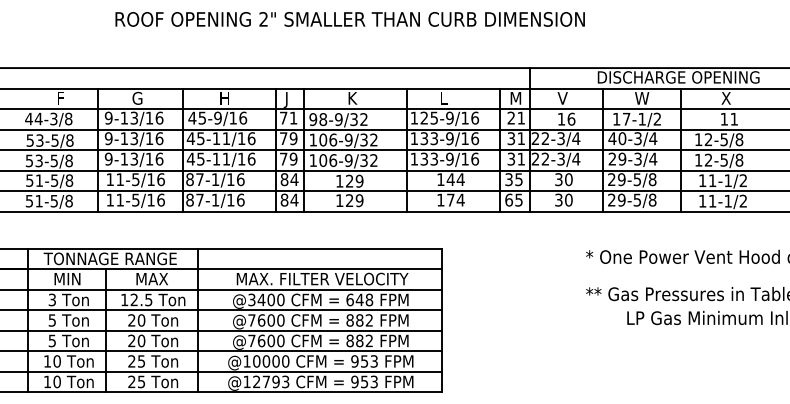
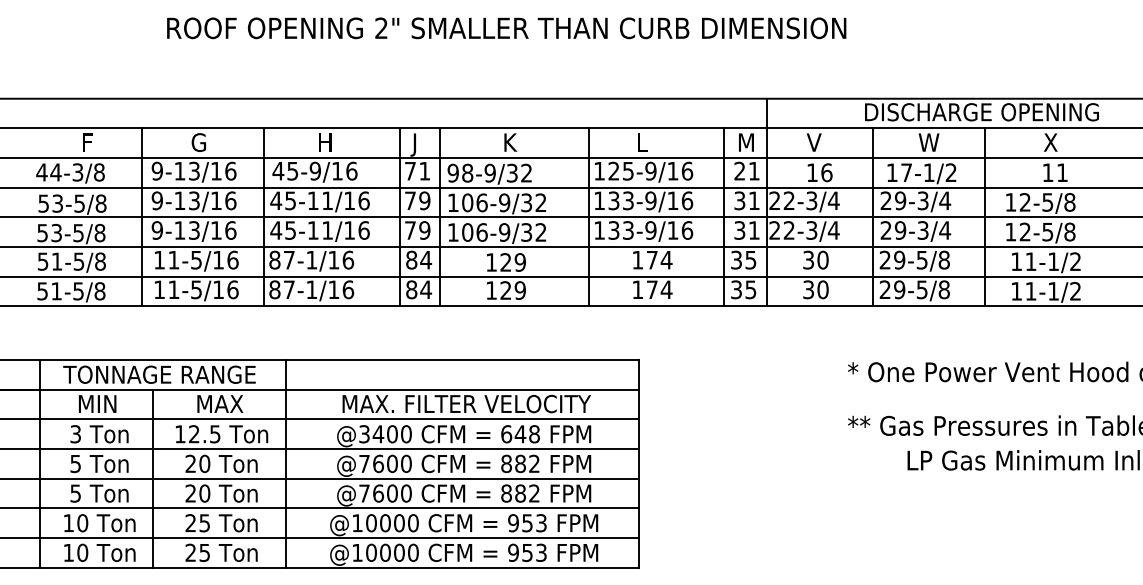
text: (617, 138) -> (893, 200), 40-3/4 -> 29-3/4
text: (450, 179) -> (651, 259), 144 -> 174
text: (508, 199) -> (735, 288), 65 -> 35
text: (271, 381) -> (392, 552), @12793 -> @10000

